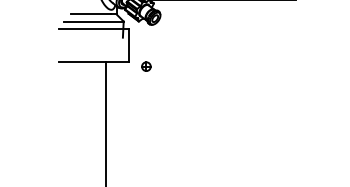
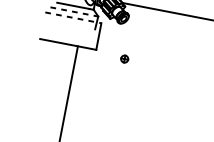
line: (93, 21) -> (74, 11), solid -> dashed
line: (94, 28) -> (73, 17), solid -> dashed
part: (146, 66) -> (124, 58), moved

